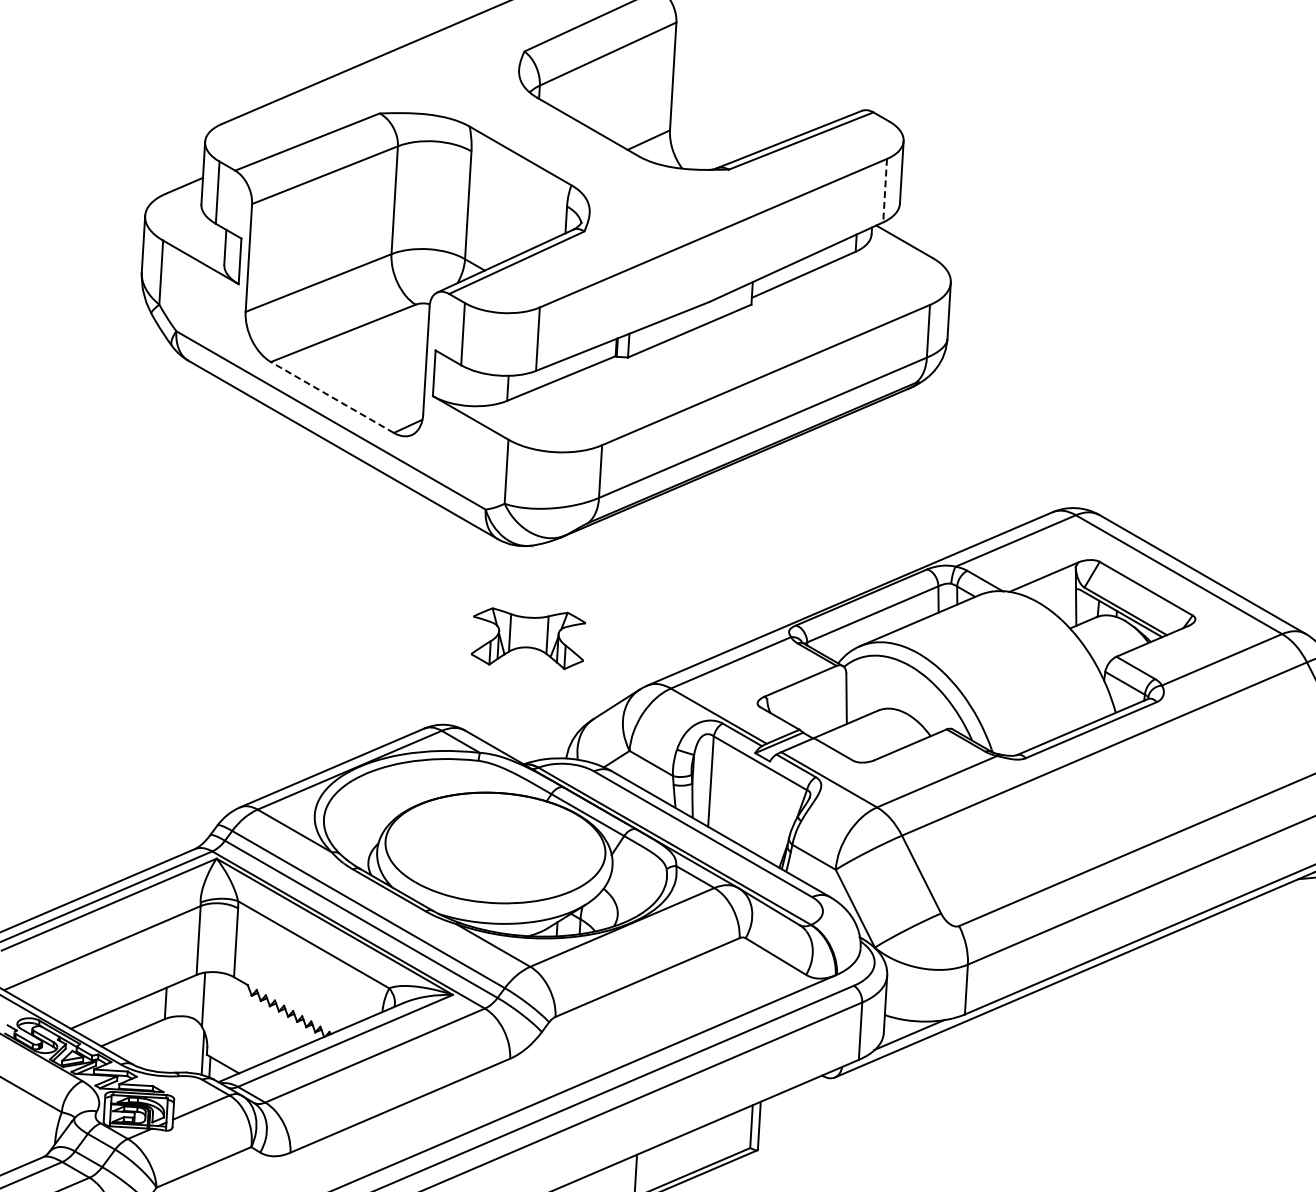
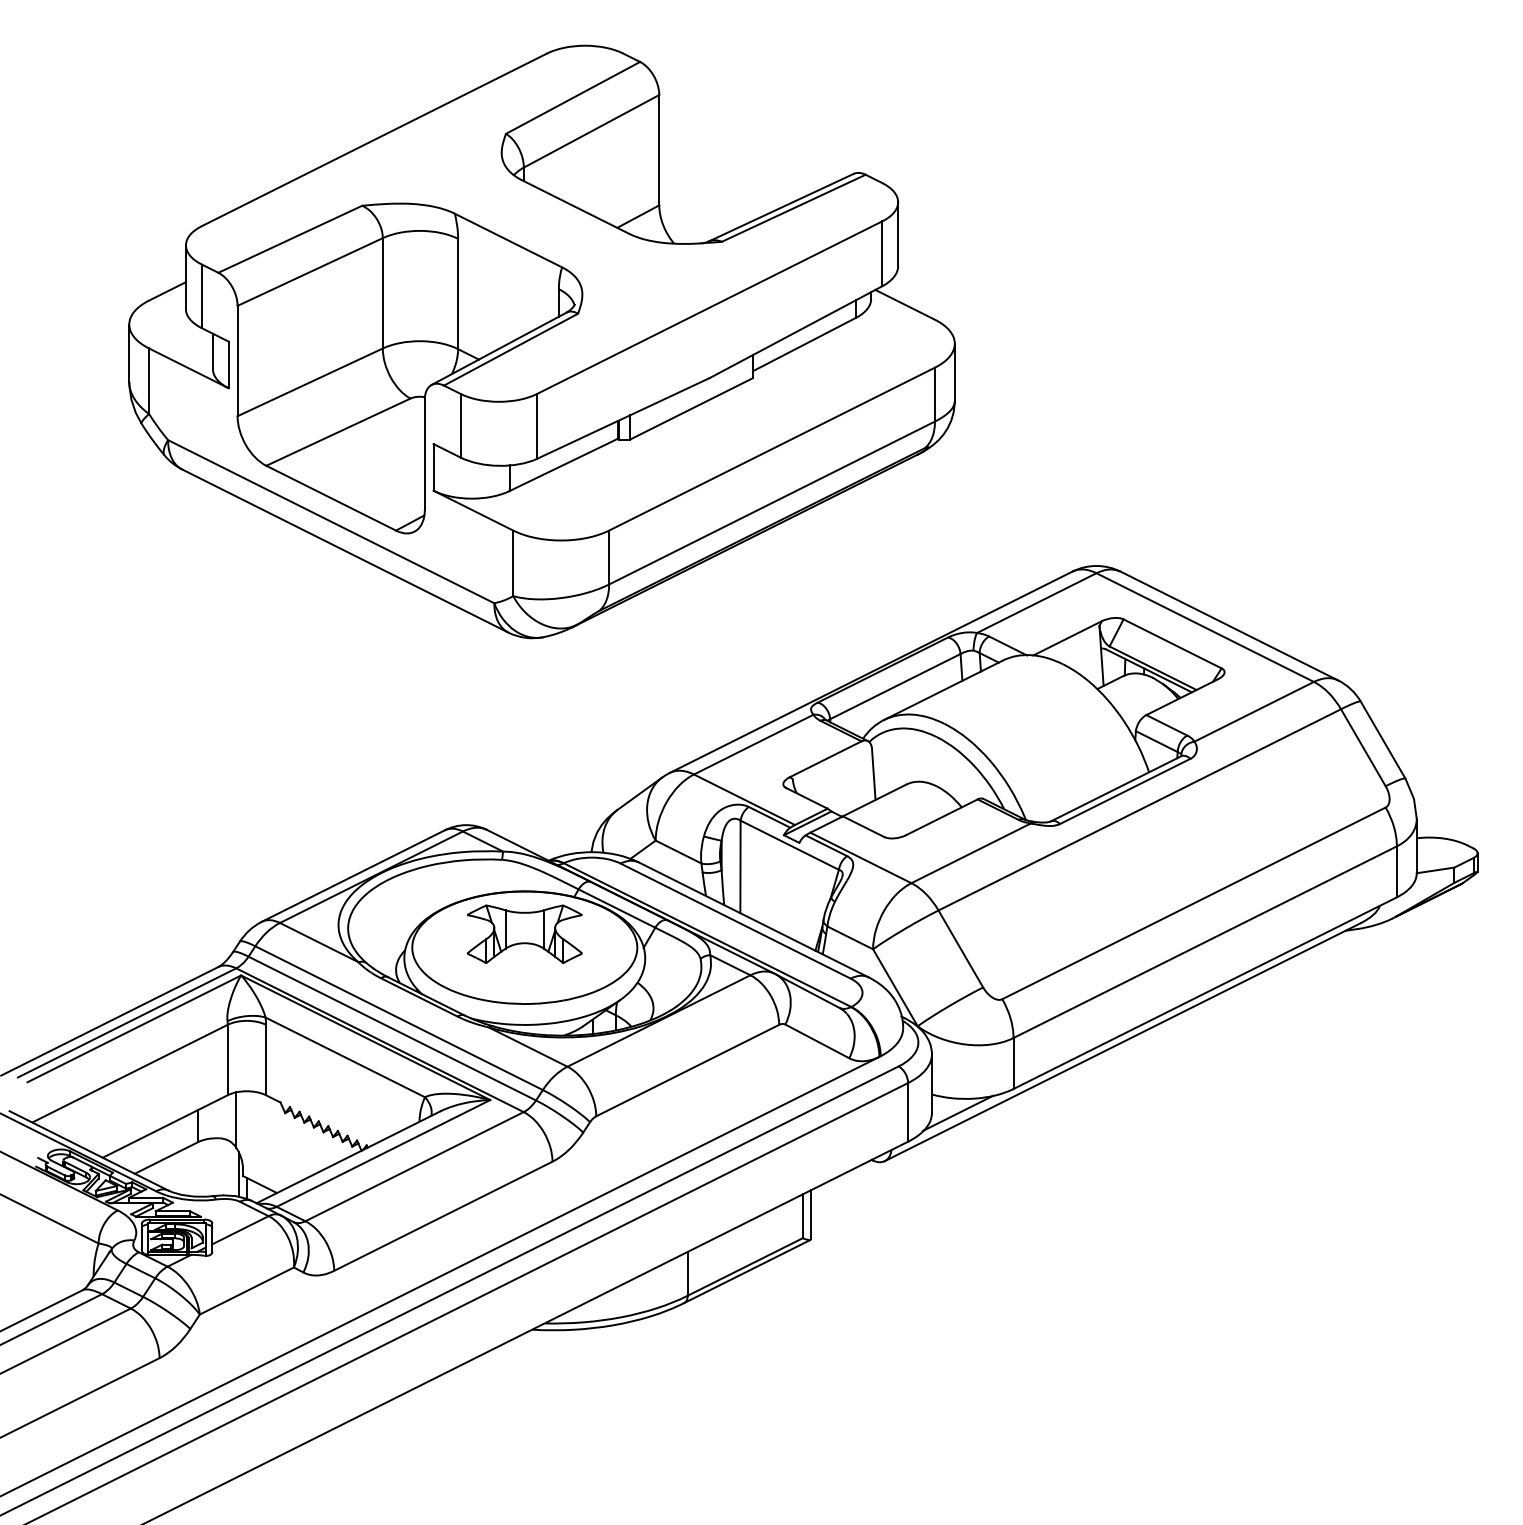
line: (885, 191) -> (882, 254), dashed -> solid
line: (332, 397) -> (331, 498), dashed -> solid
part: (528, 637) -> (524, 933), moved

